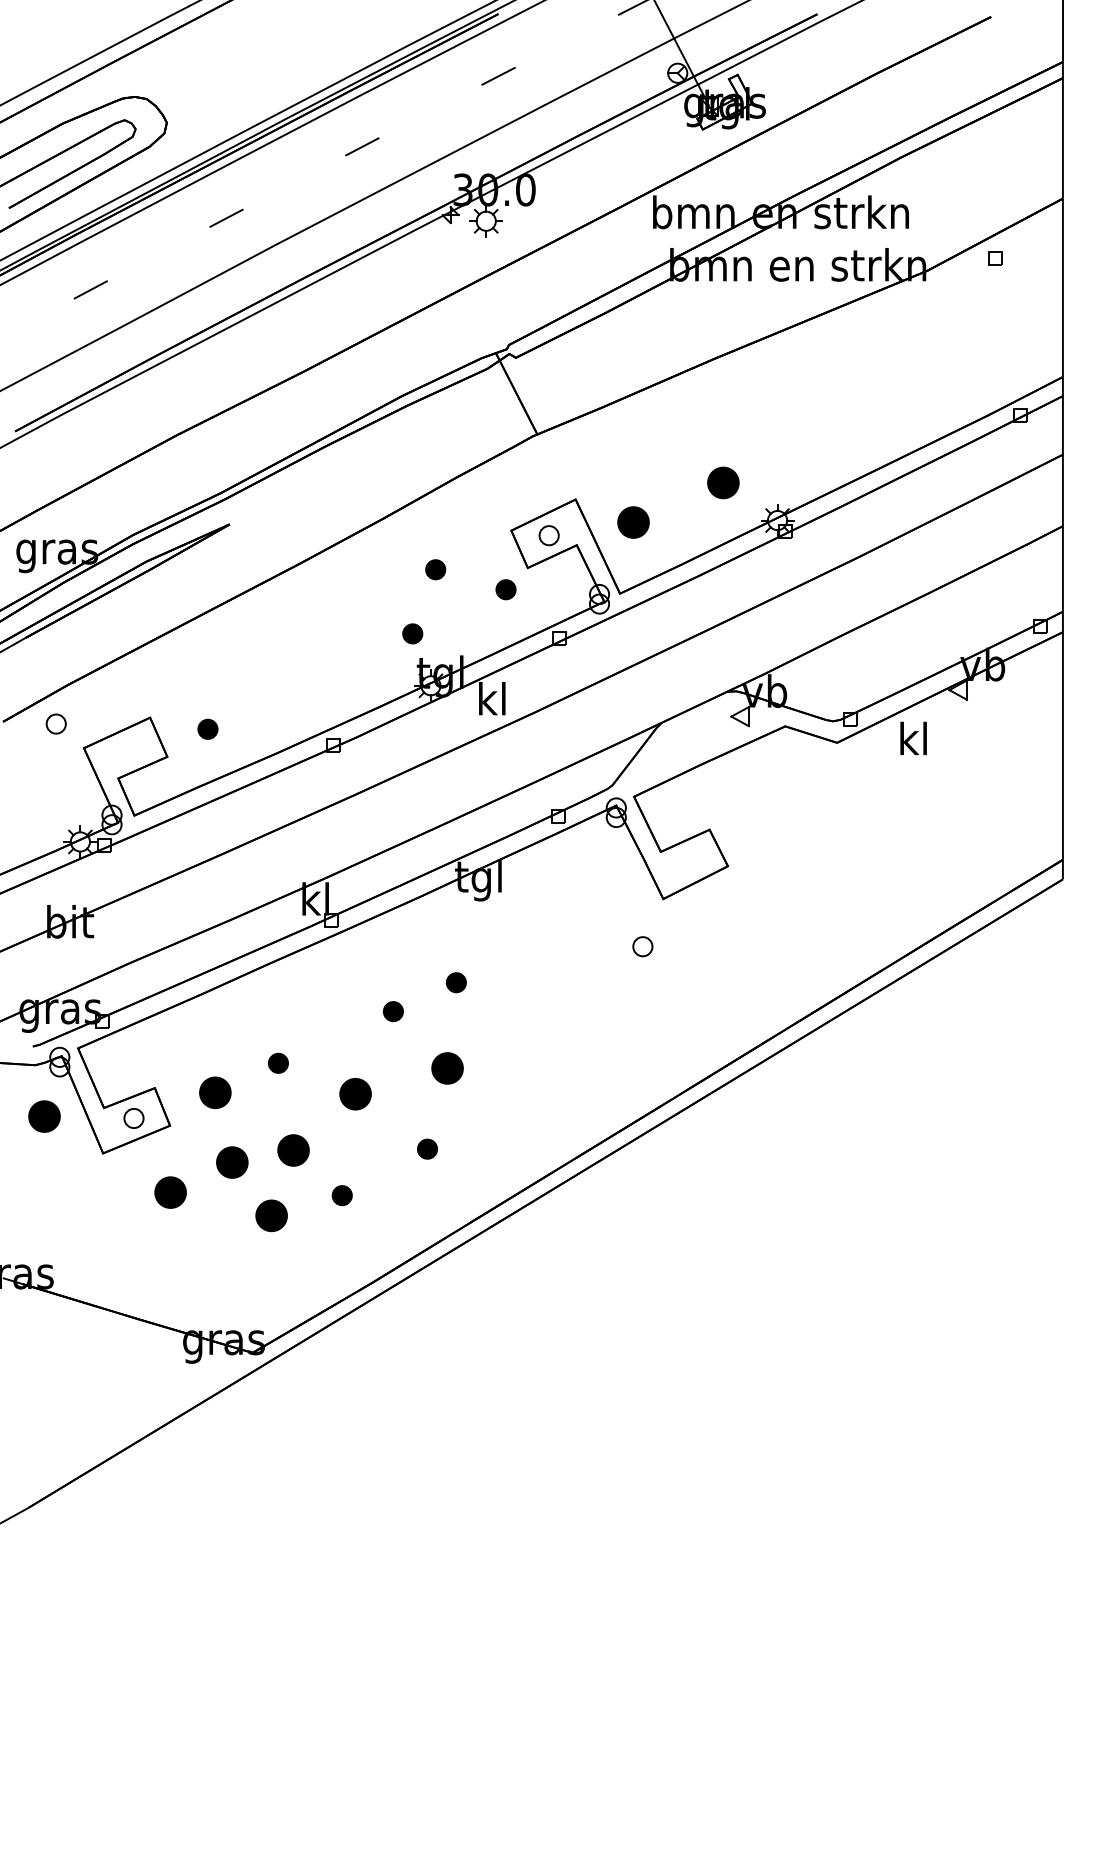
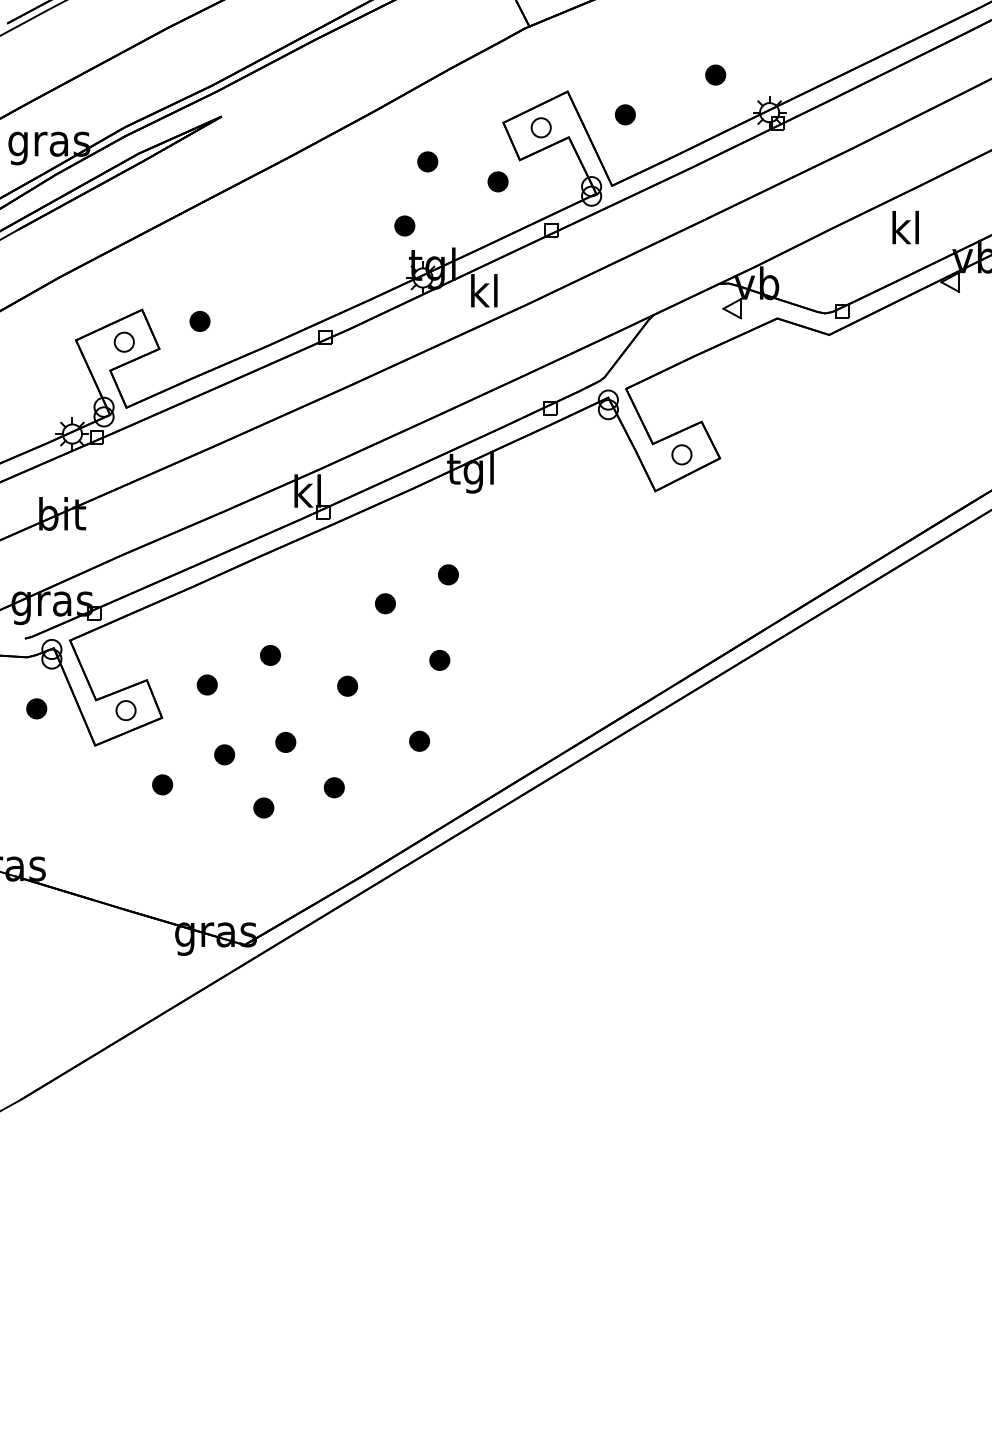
part: (723, 482) -> (715, 74), size x0.62
part: (632, 522) -> (624, 114), size x0.62
part: (55, 723) -> (123, 341), moved
text: (913, 737) -> (905, 226), moved
part: (642, 946) -> (681, 454), moved
part: (447, 1067) -> (439, 659), size x0.62
part: (214, 1092) -> (206, 684), size x0.62
part: (355, 1093) -> (347, 685), size x0.62
part: (44, 1116) -> (36, 708), size x0.62
part: (293, 1149) -> (285, 741), size x0.62
part: (232, 1162) -> (224, 754), size x0.62
part: (170, 1192) -> (162, 784), size x0.62
part: (271, 1215) -> (263, 807), size x0.62

